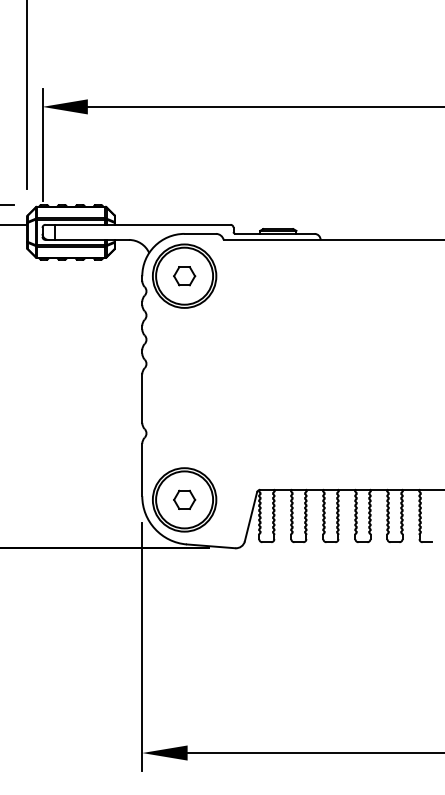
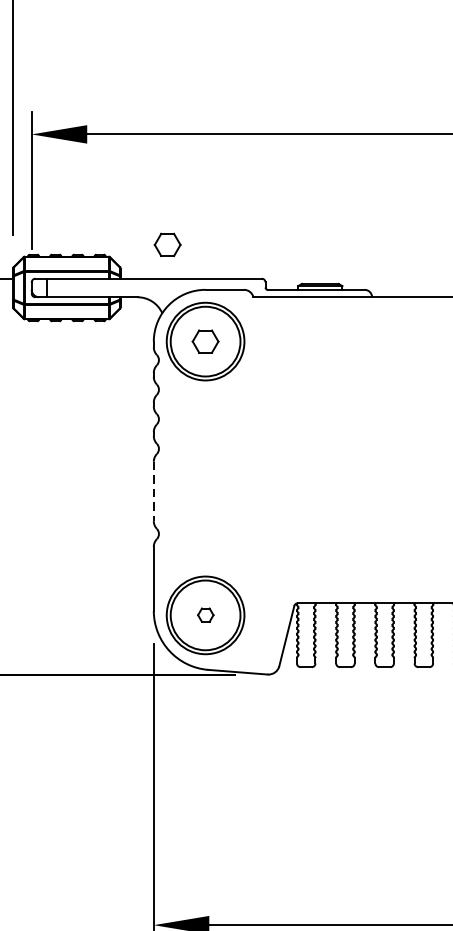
part: (153, 197) -> (167, 245), added
line: (142, 399) -> (154, 492), solid -> dashed
part: (184, 499) -> (205, 614), size x0.6

